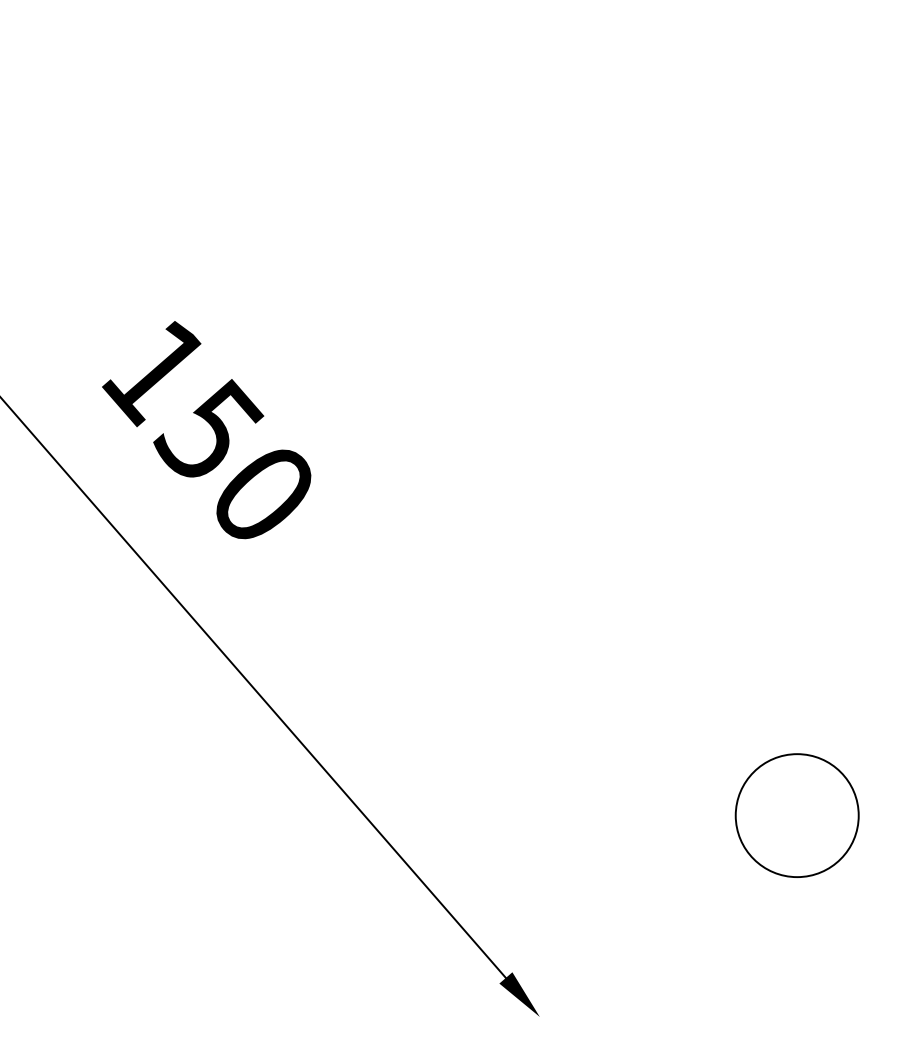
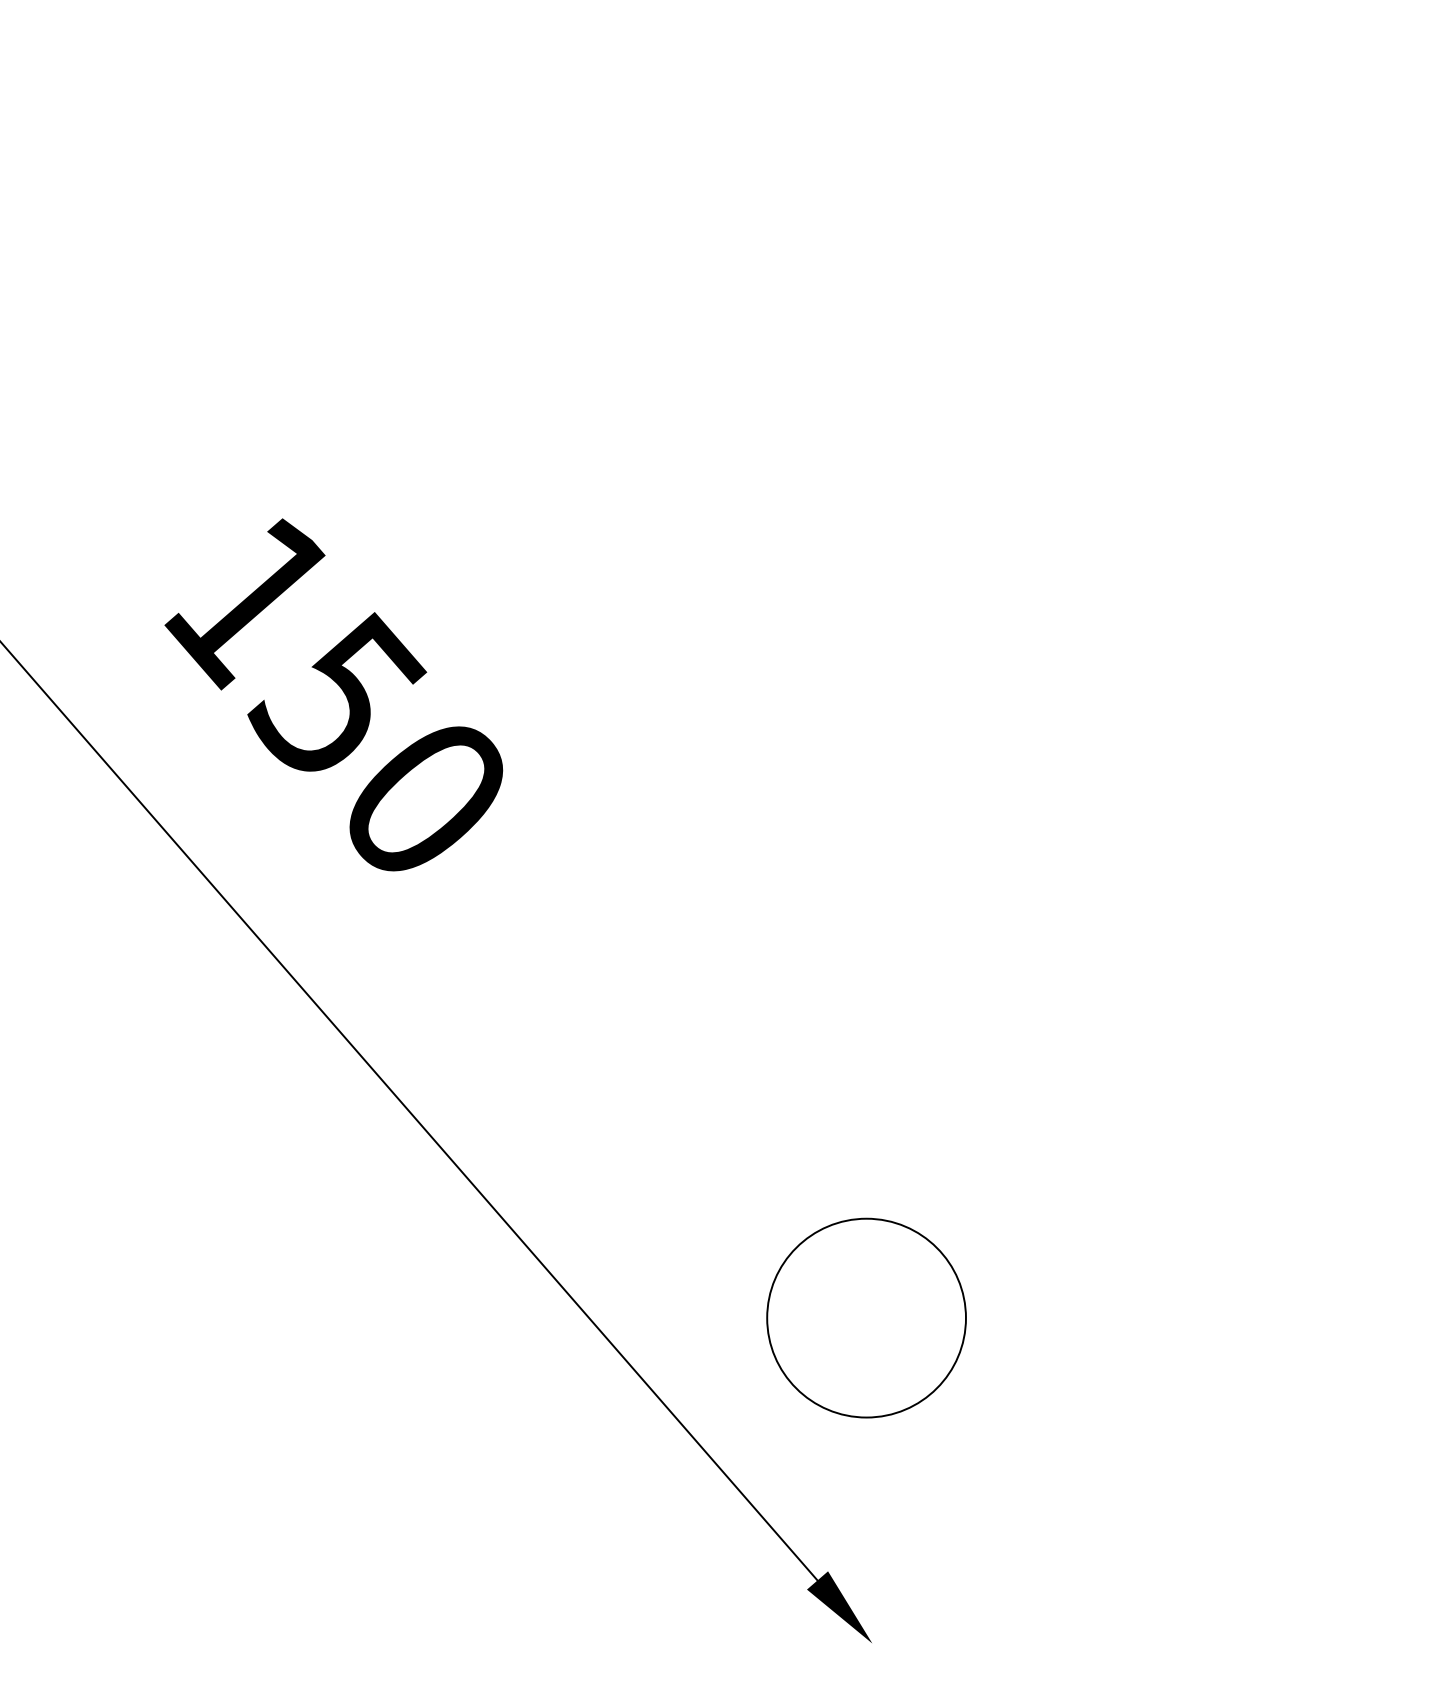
circle: (796, 815) -> (865, 1317), moved

